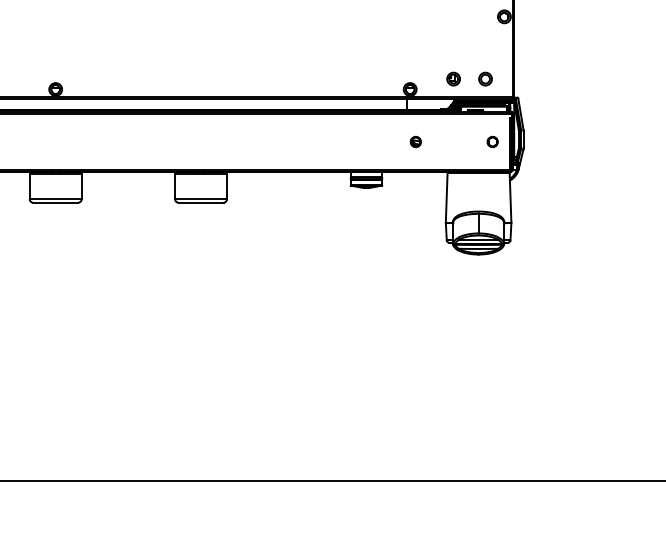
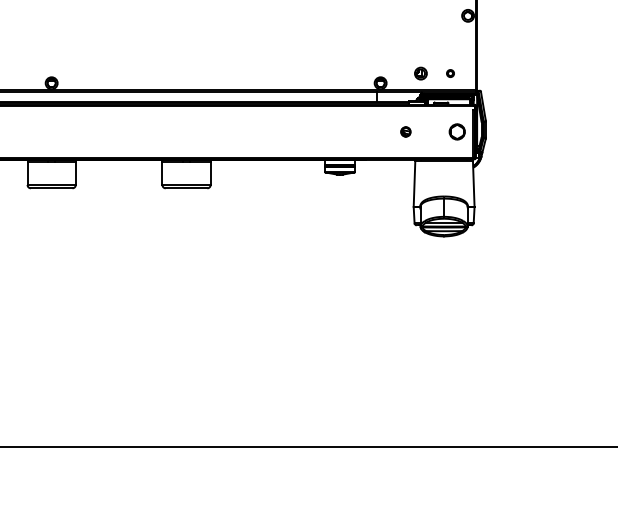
part: (485, 78) -> (450, 73), size x0.6
part: (415, 141) -> (405, 131), moved
part: (491, 141) -> (456, 131), size x1.6

